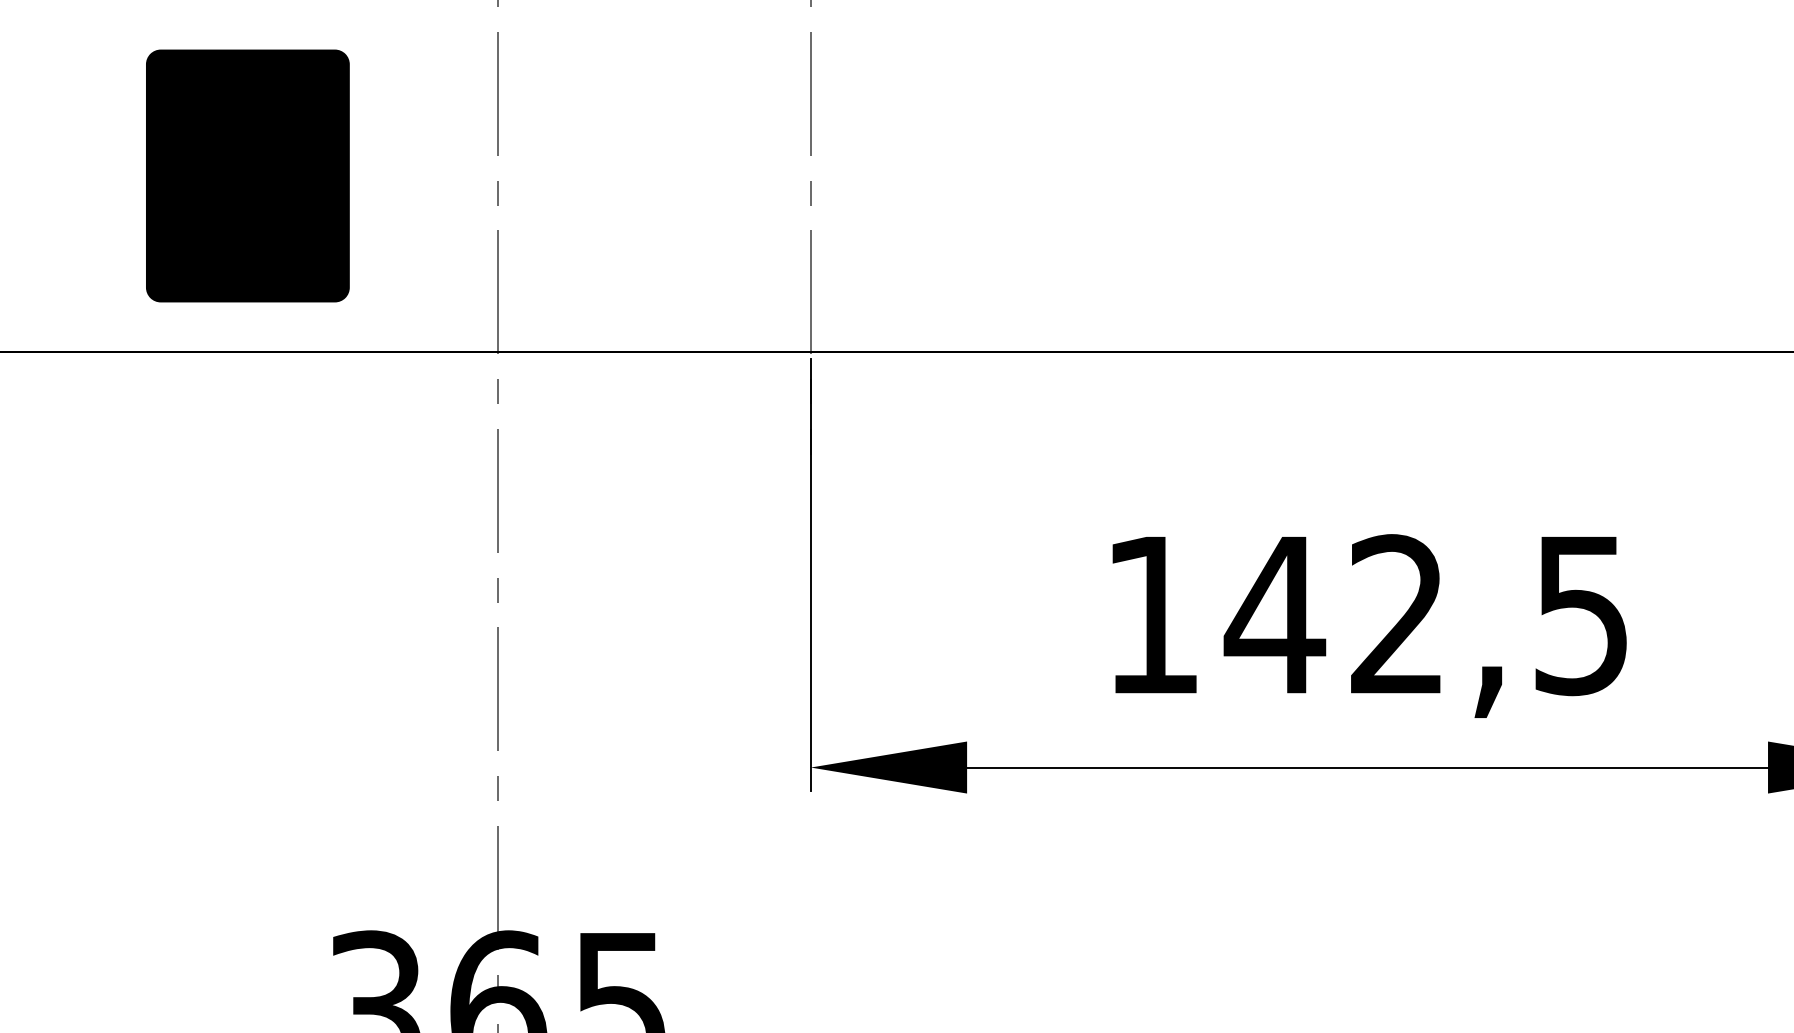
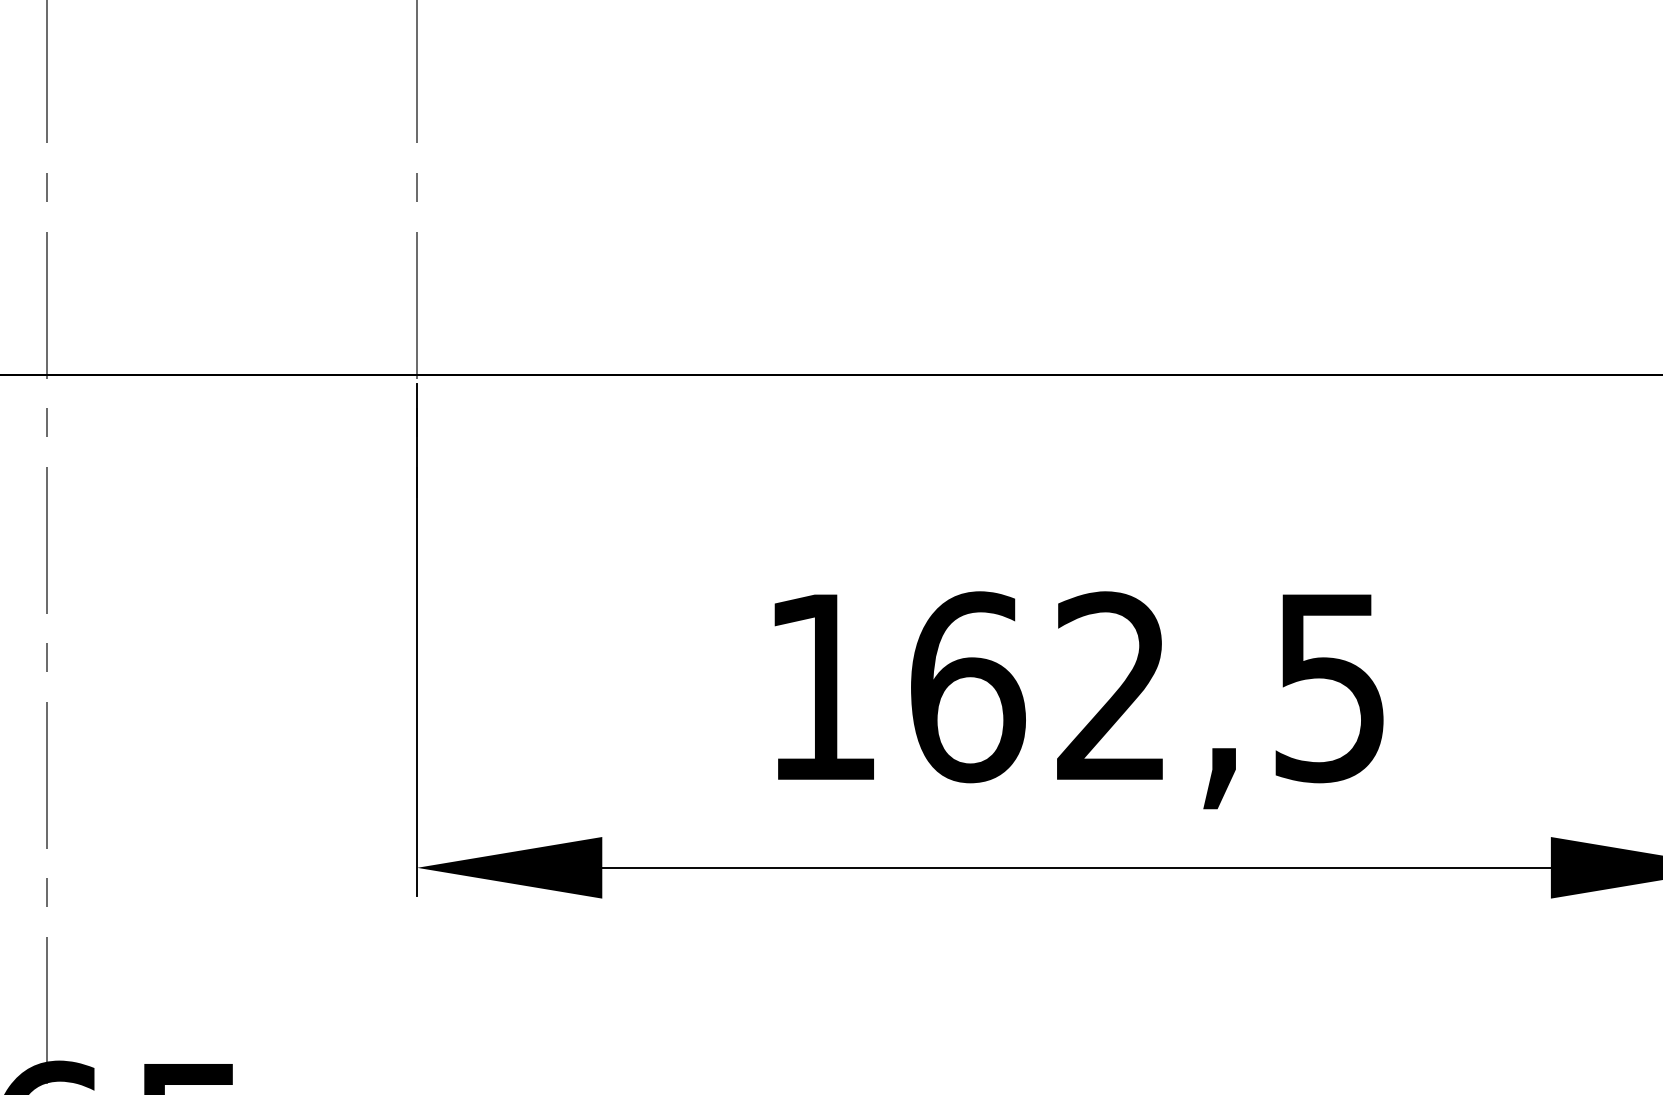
text: (1274, 615) -> (966, 687), 142,5 -> 162,5

